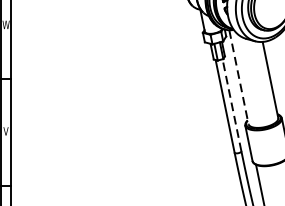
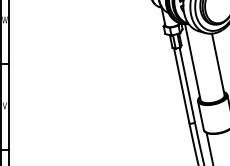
line: (238, 77) -> (192, 62), dashed -> solid
line: (232, 104) -> (187, 84), dashed -> solid

